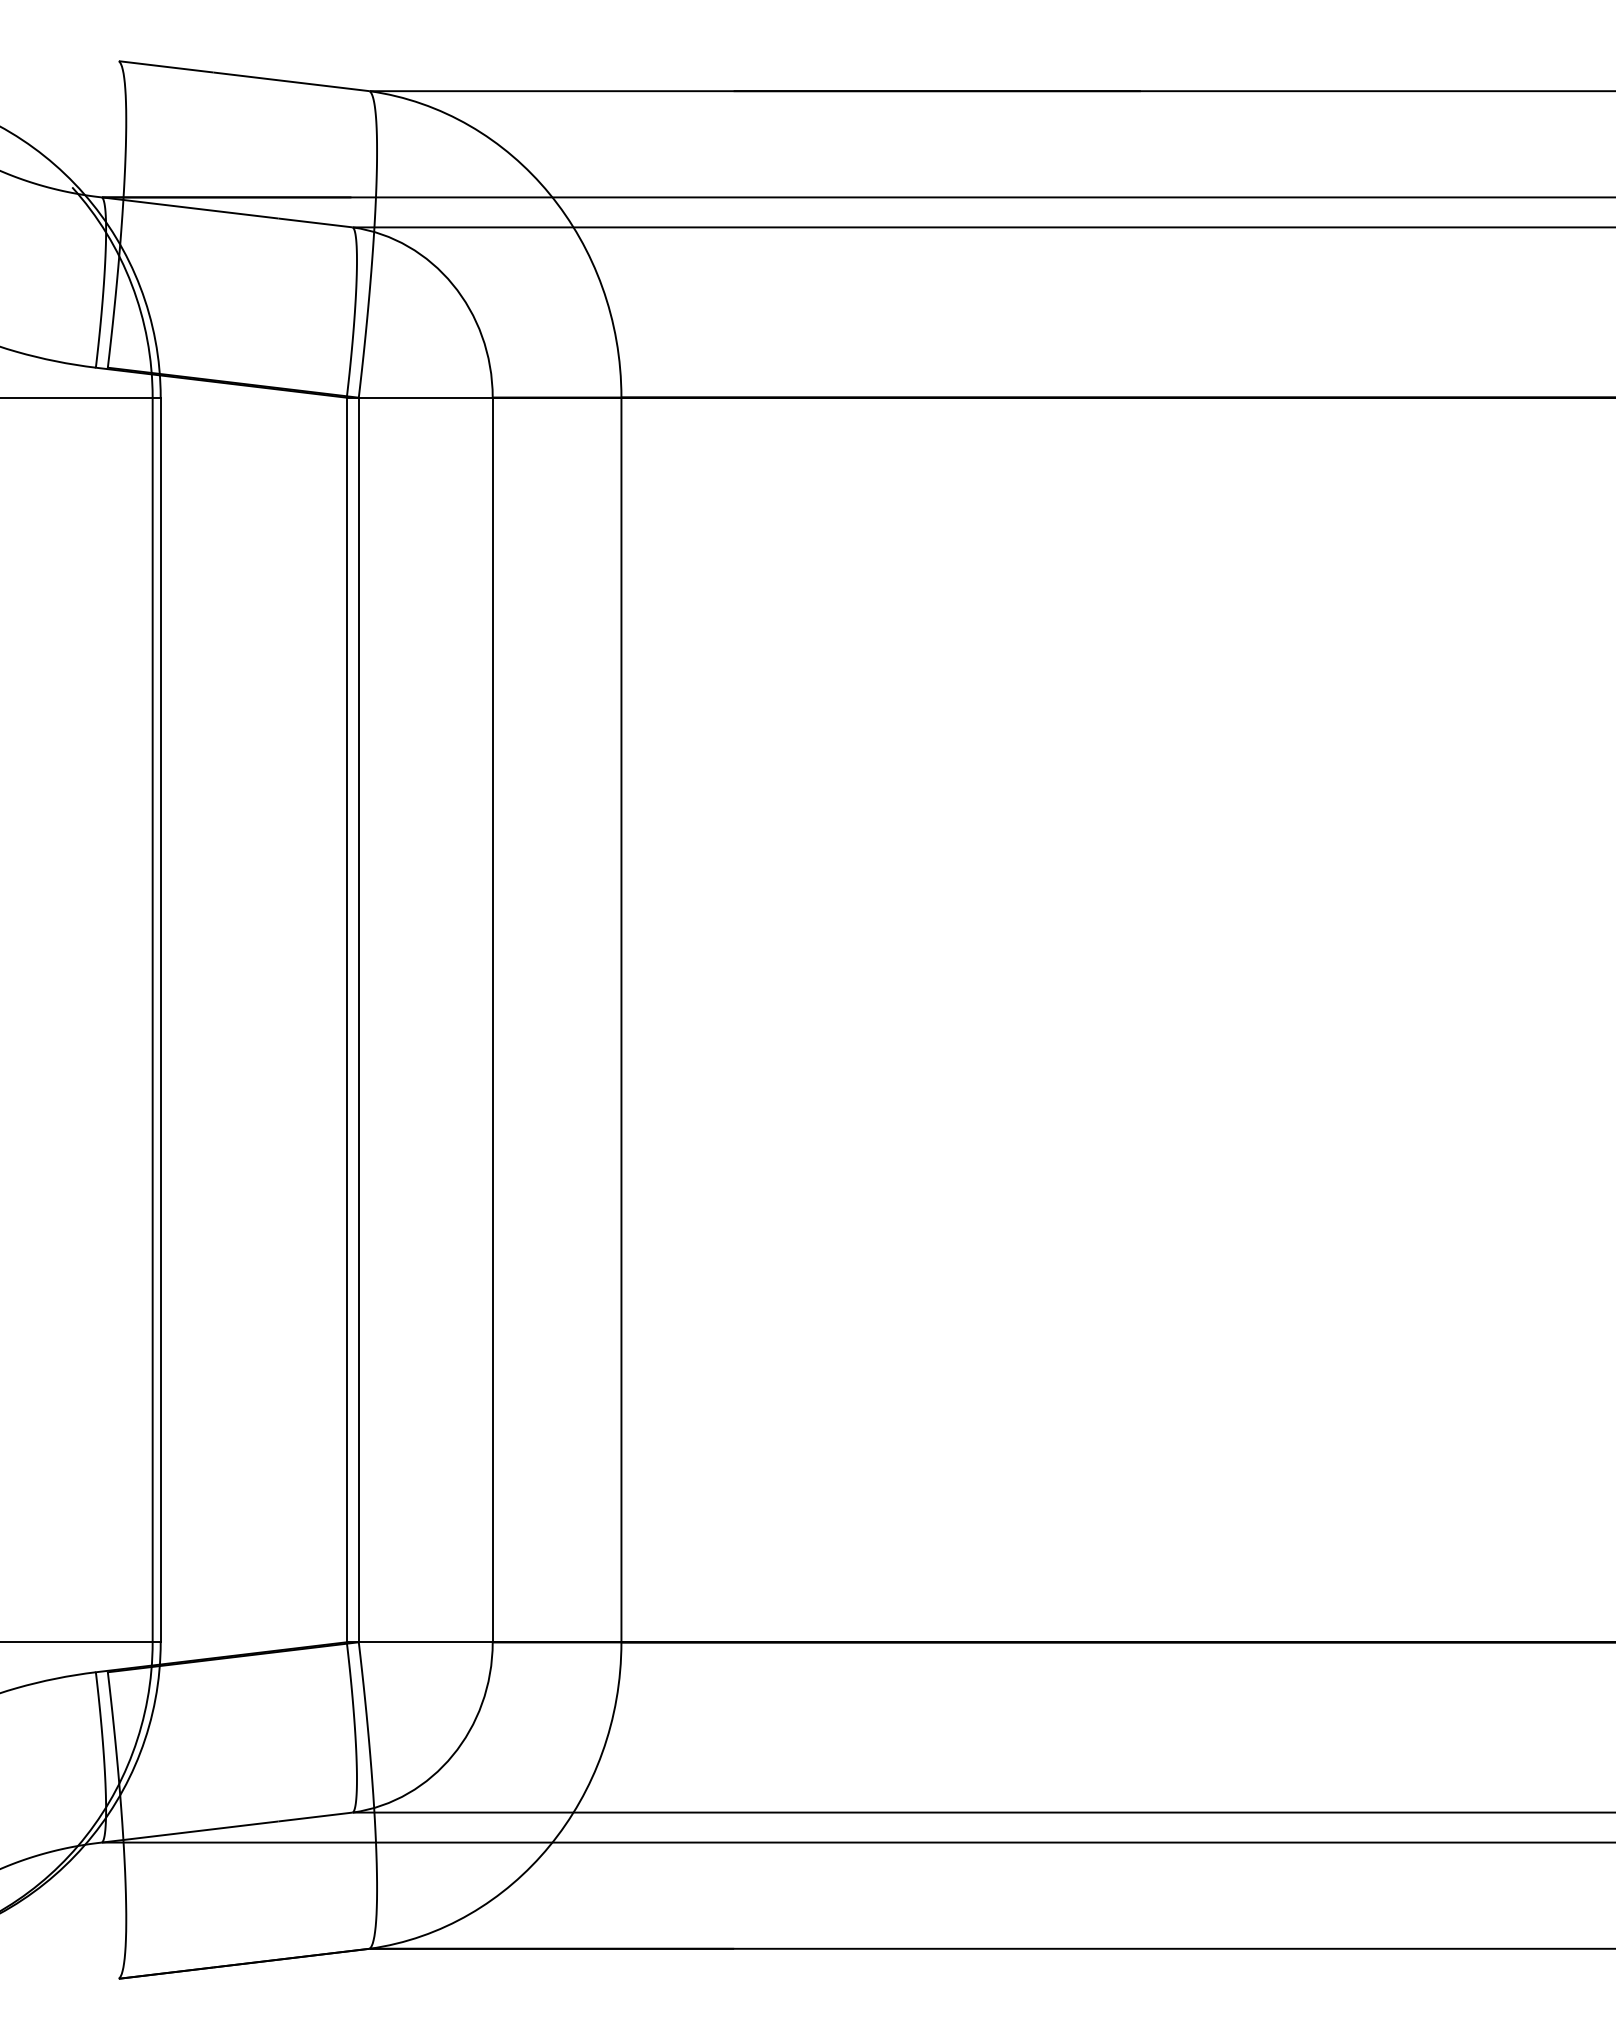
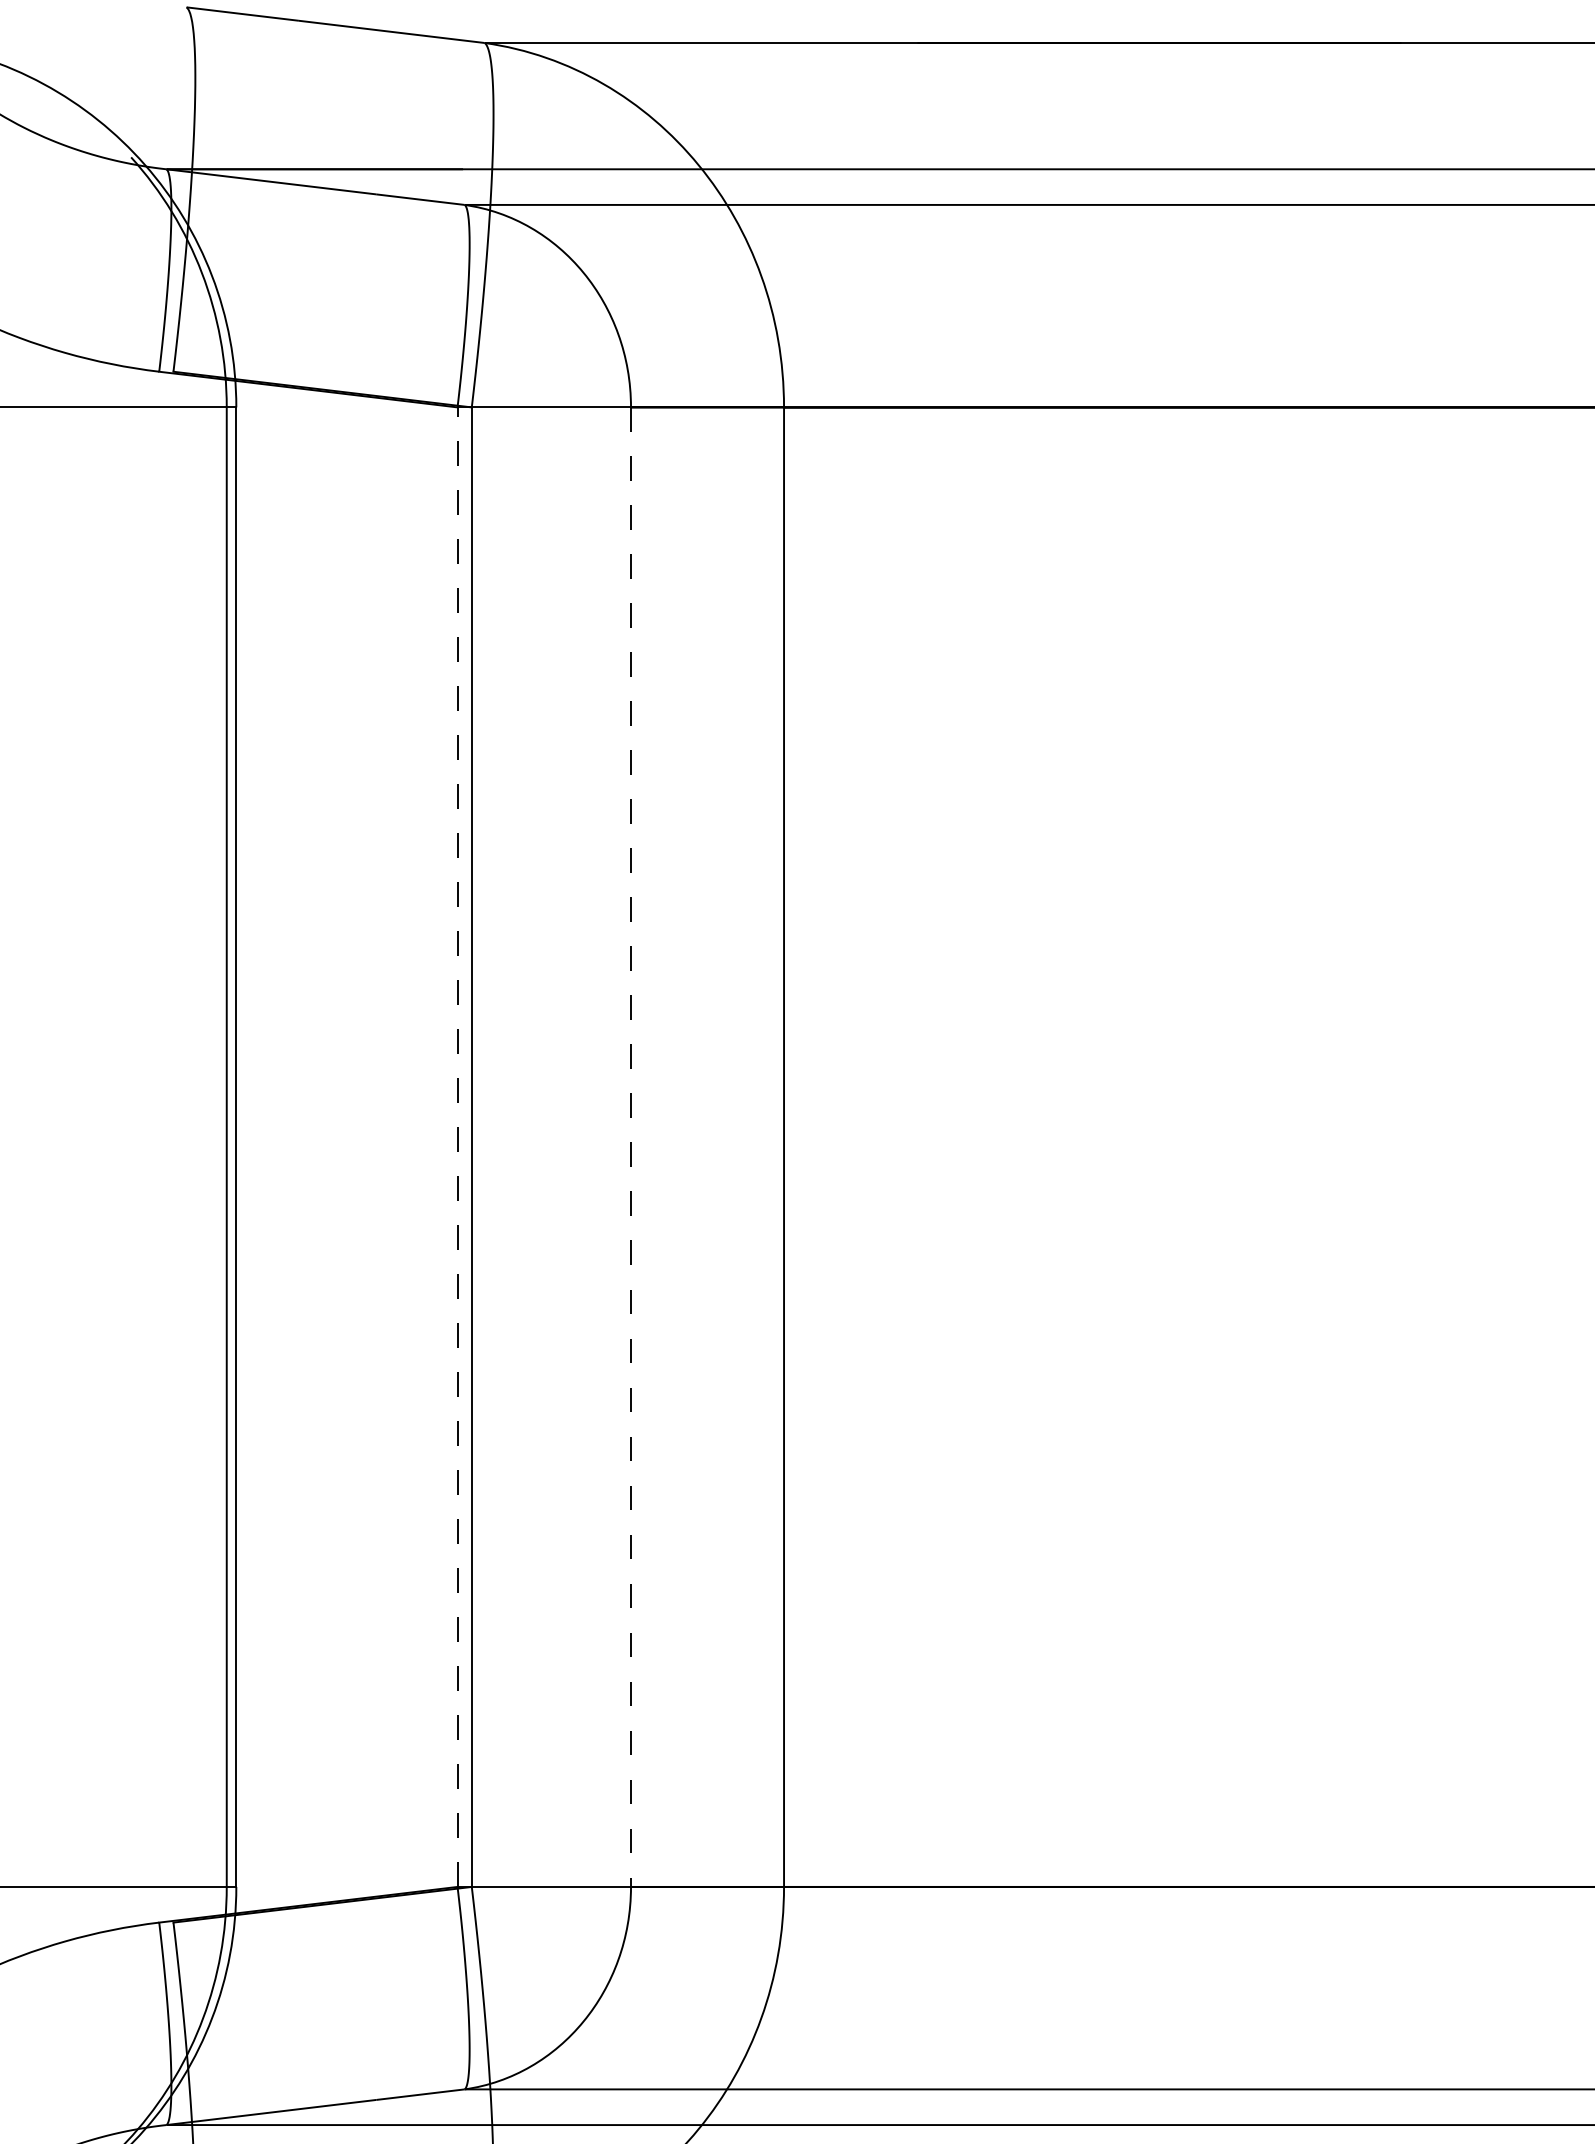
line: (346, 1019) -> (457, 1146), solid -> dashed
line: (492, 1020) -> (630, 1147), solid -> dashed

